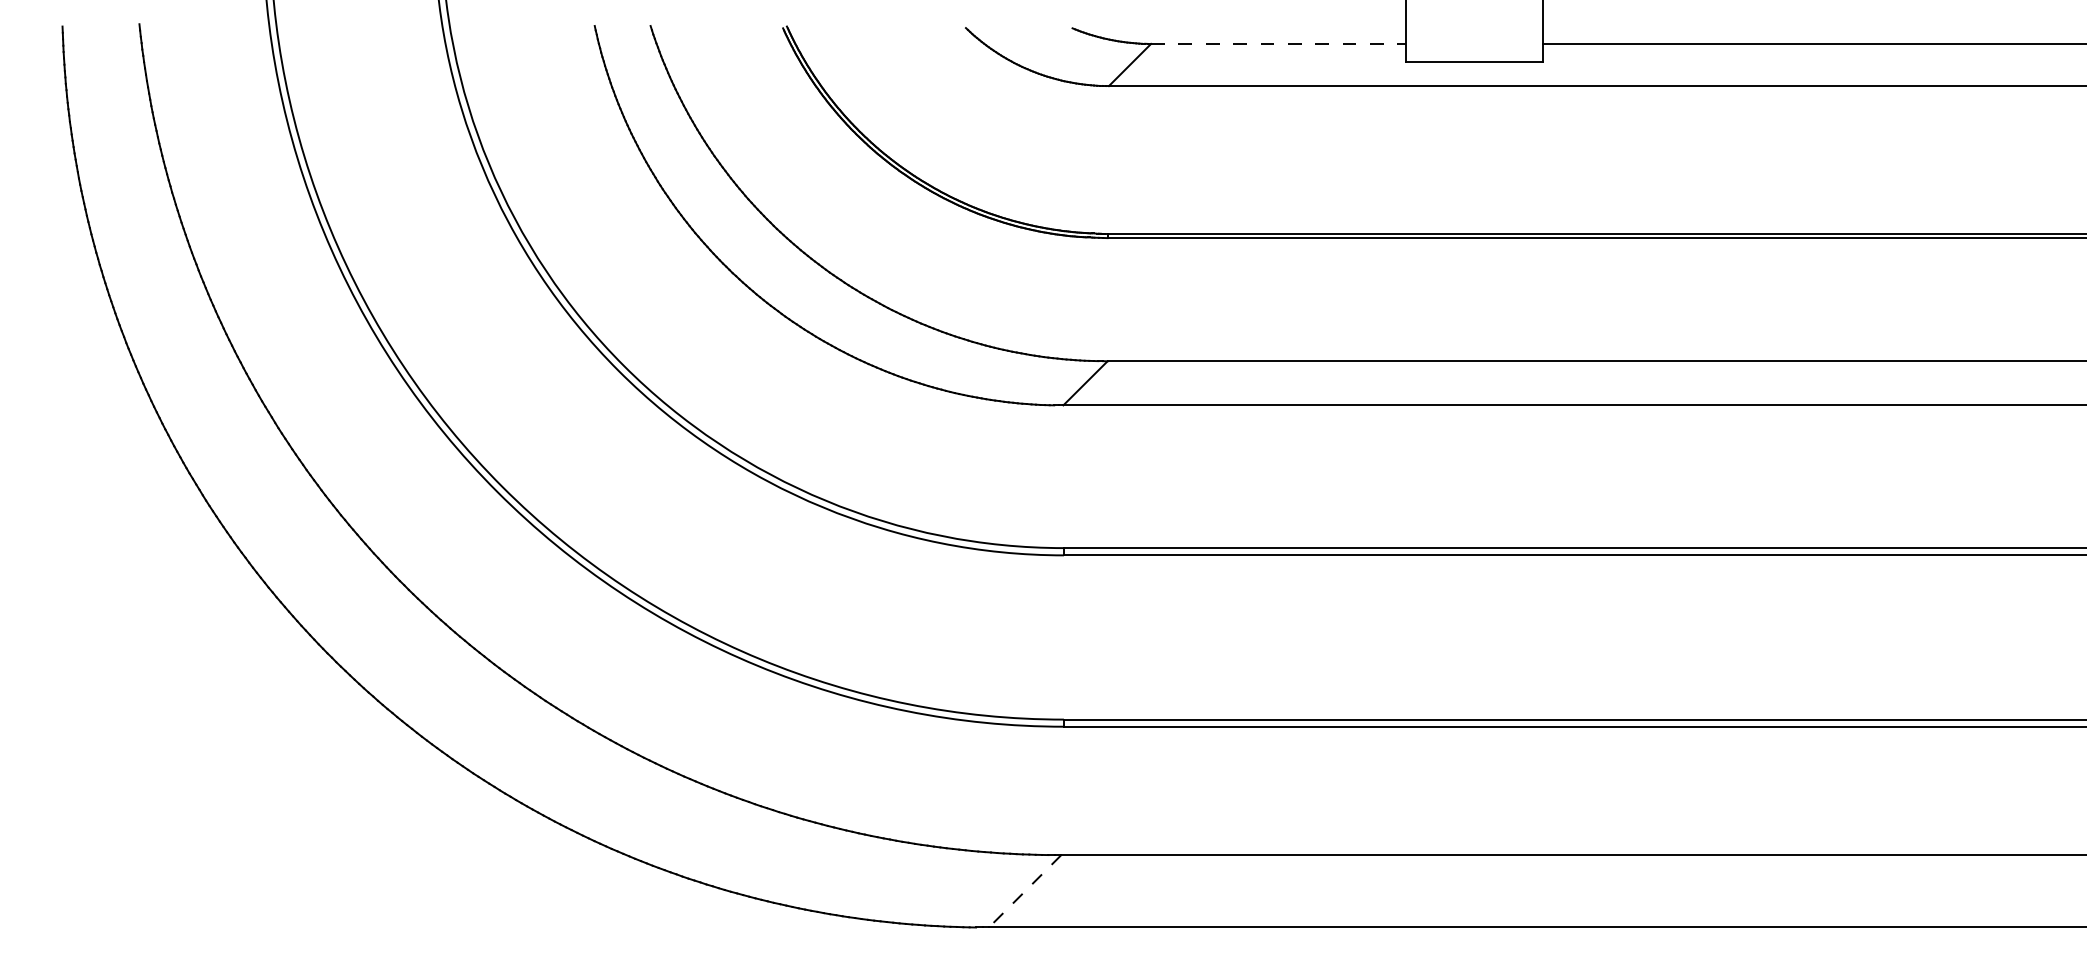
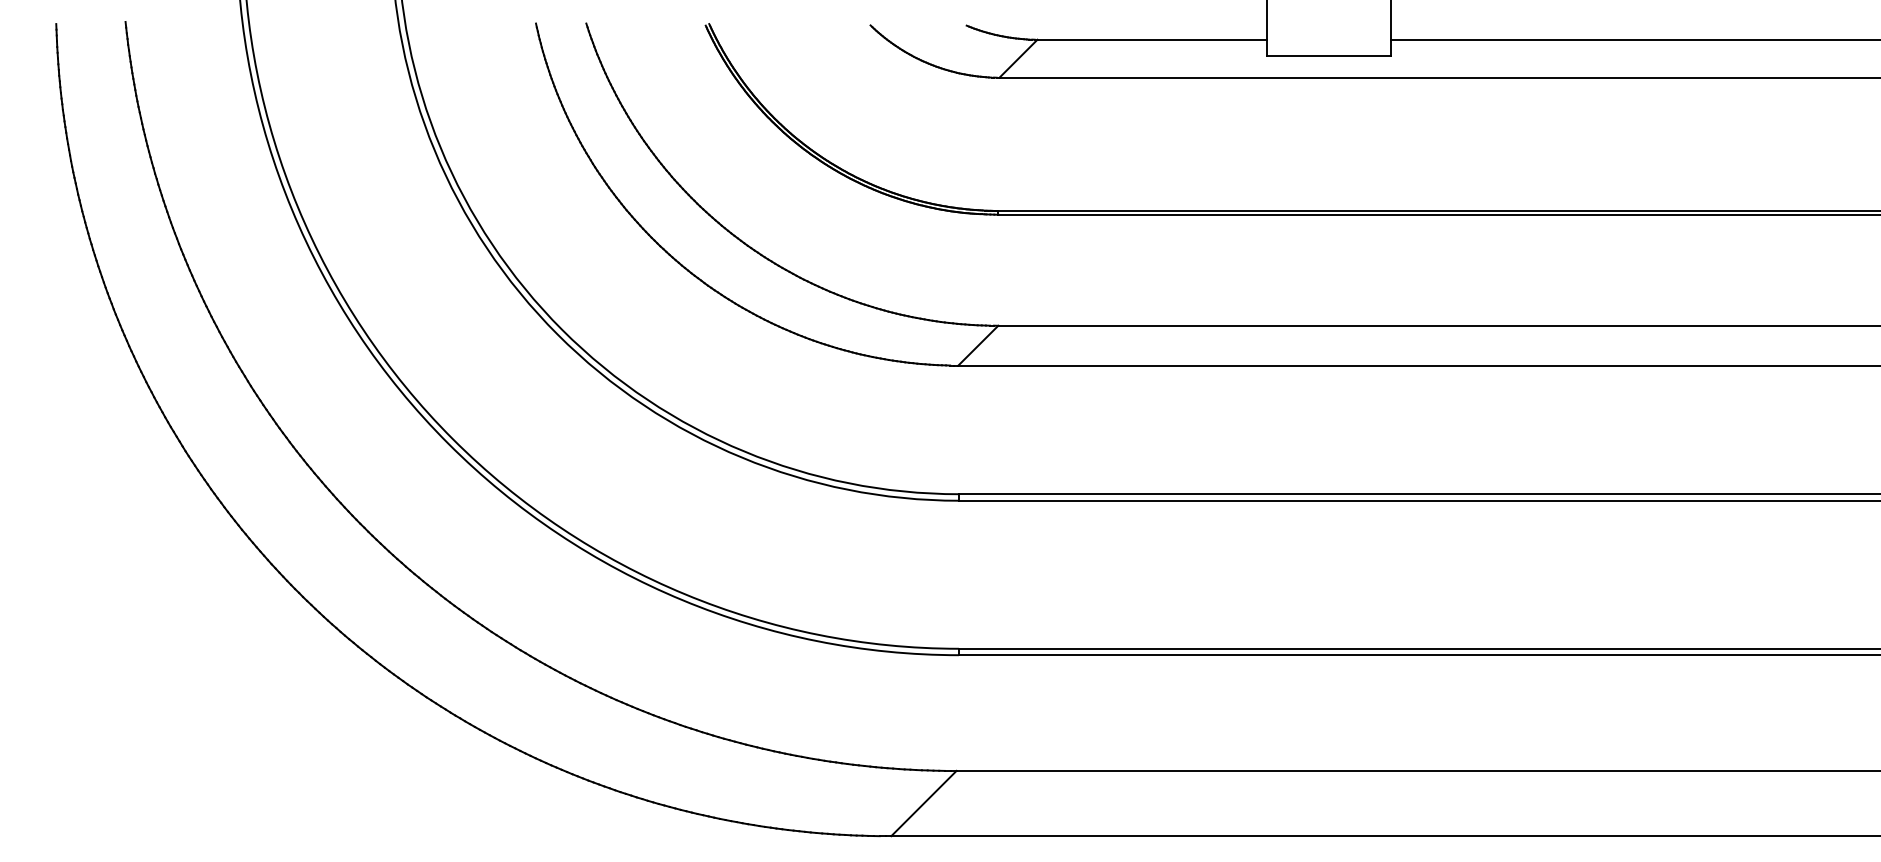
line: (1279, 43) -> (1153, 39), dashed -> solid
line: (1024, 891) -> (923, 803), dashed -> solid

